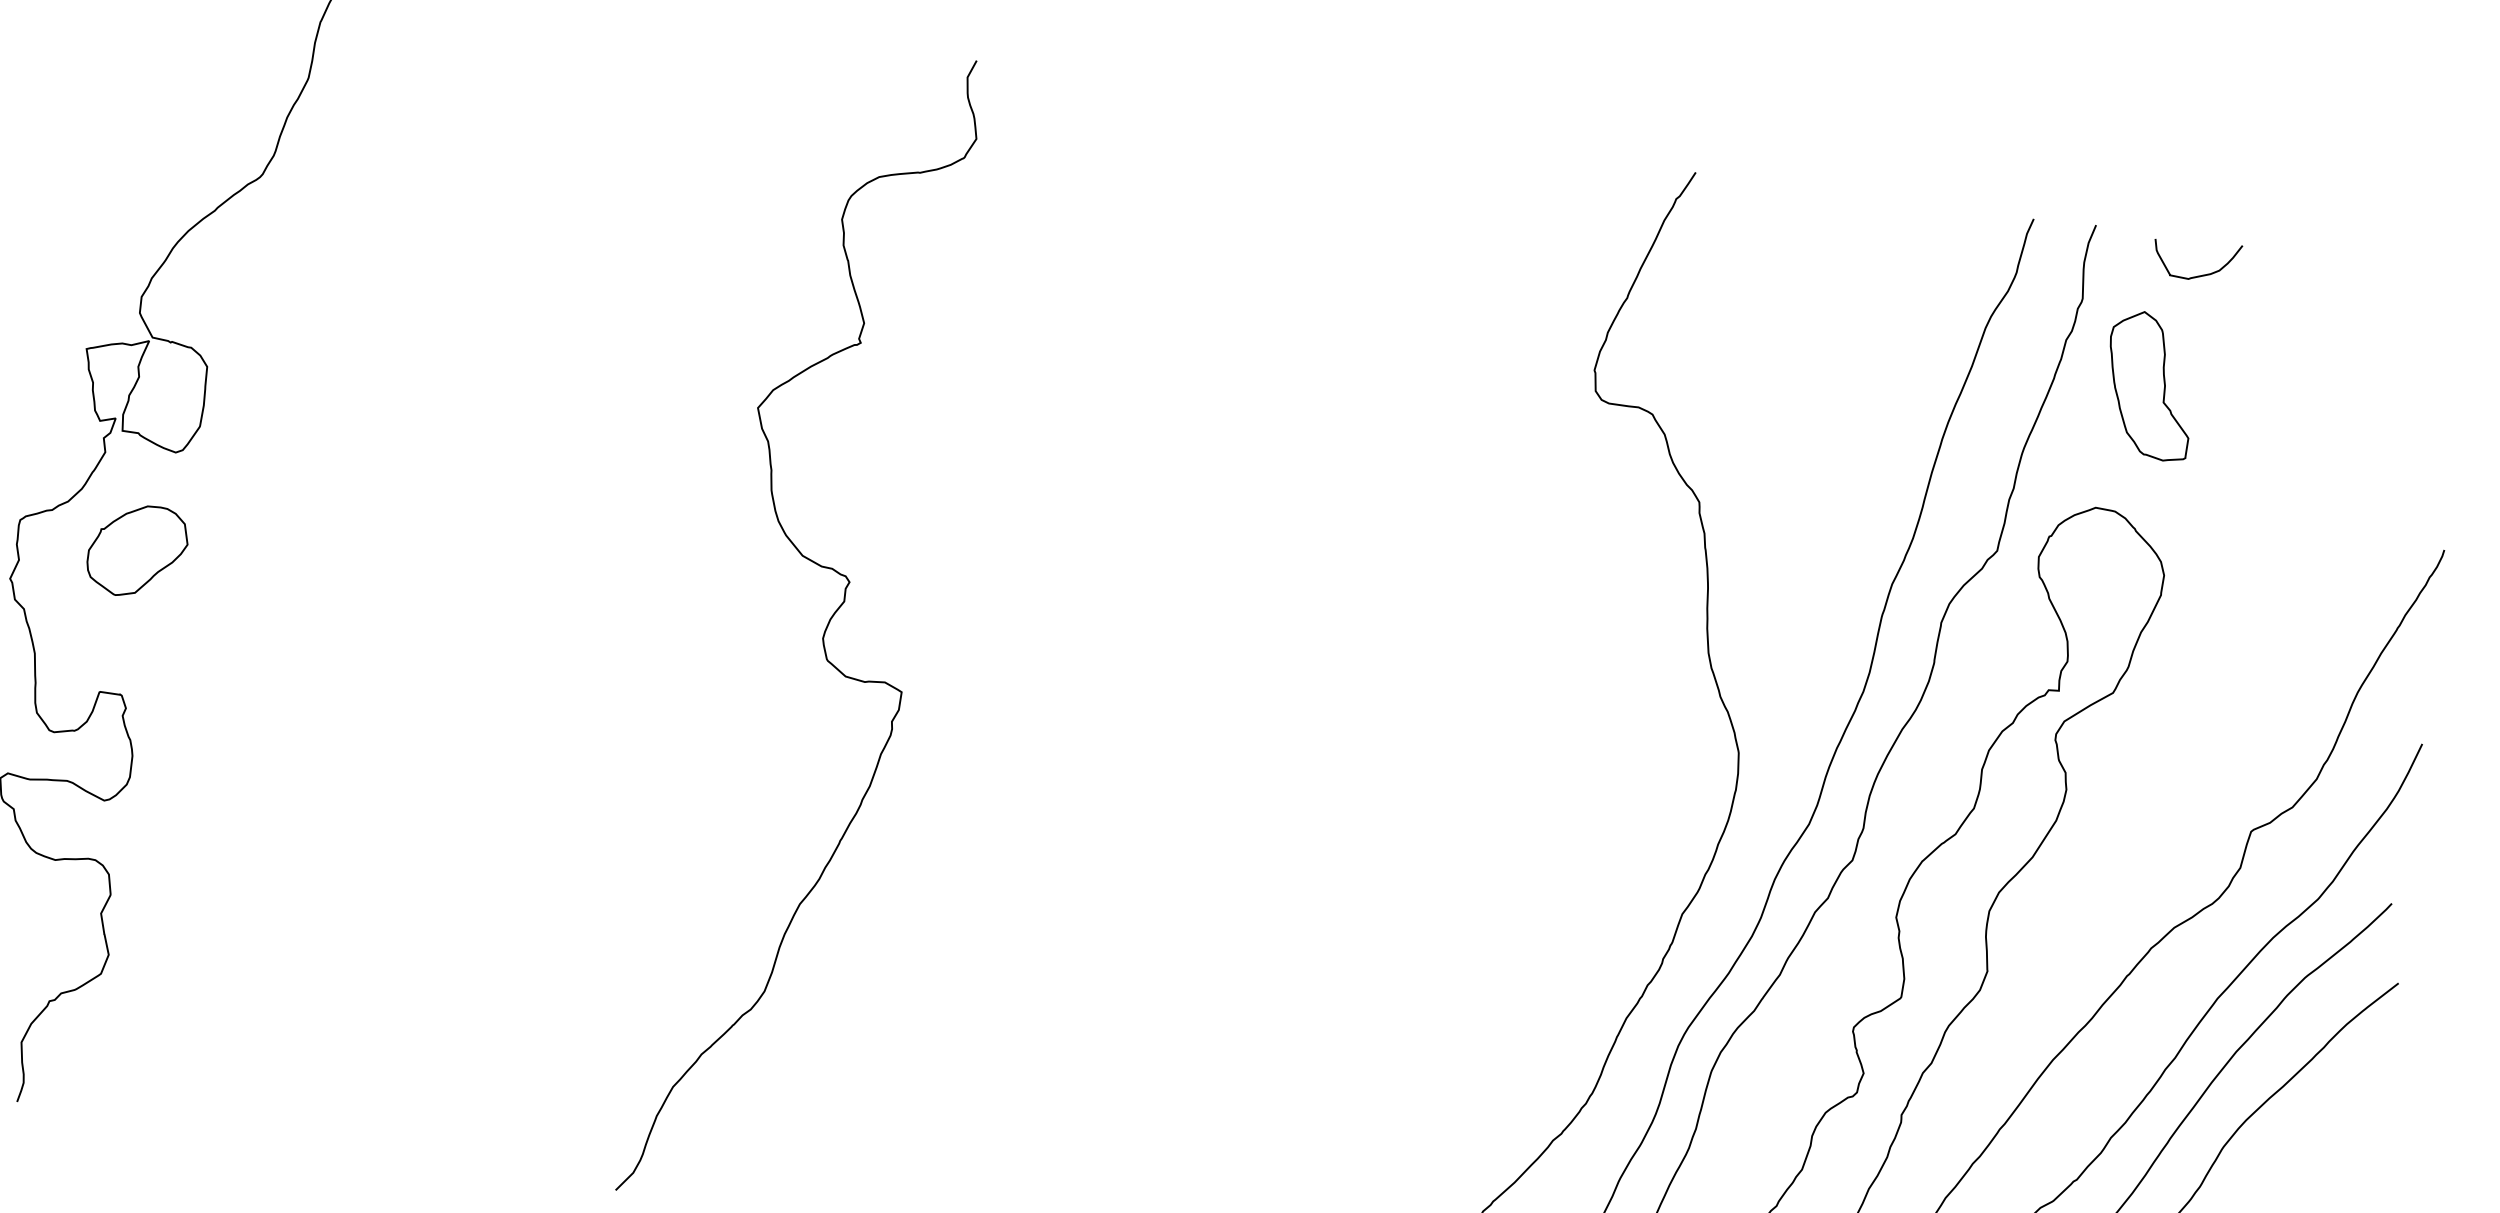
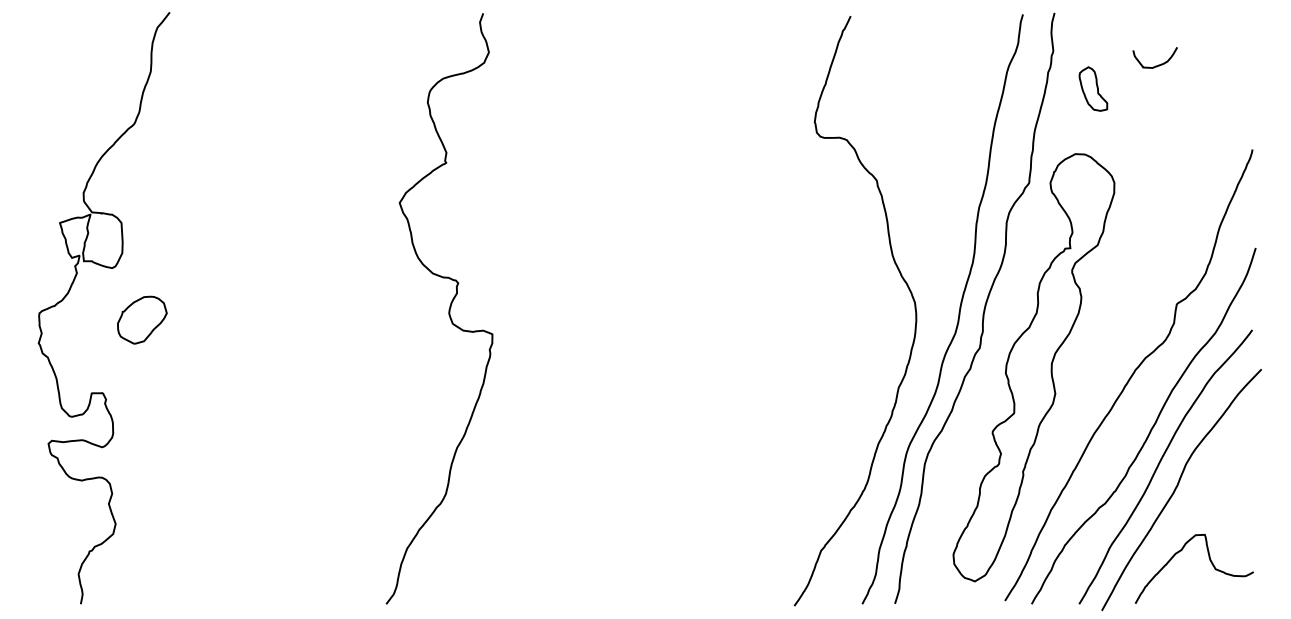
curve: (2200, 273) -> (1158, 64), moved
part: (2150, 384) -> (1093, 88), size x0.6
part: (138, 549) -> (142, 319), moved

